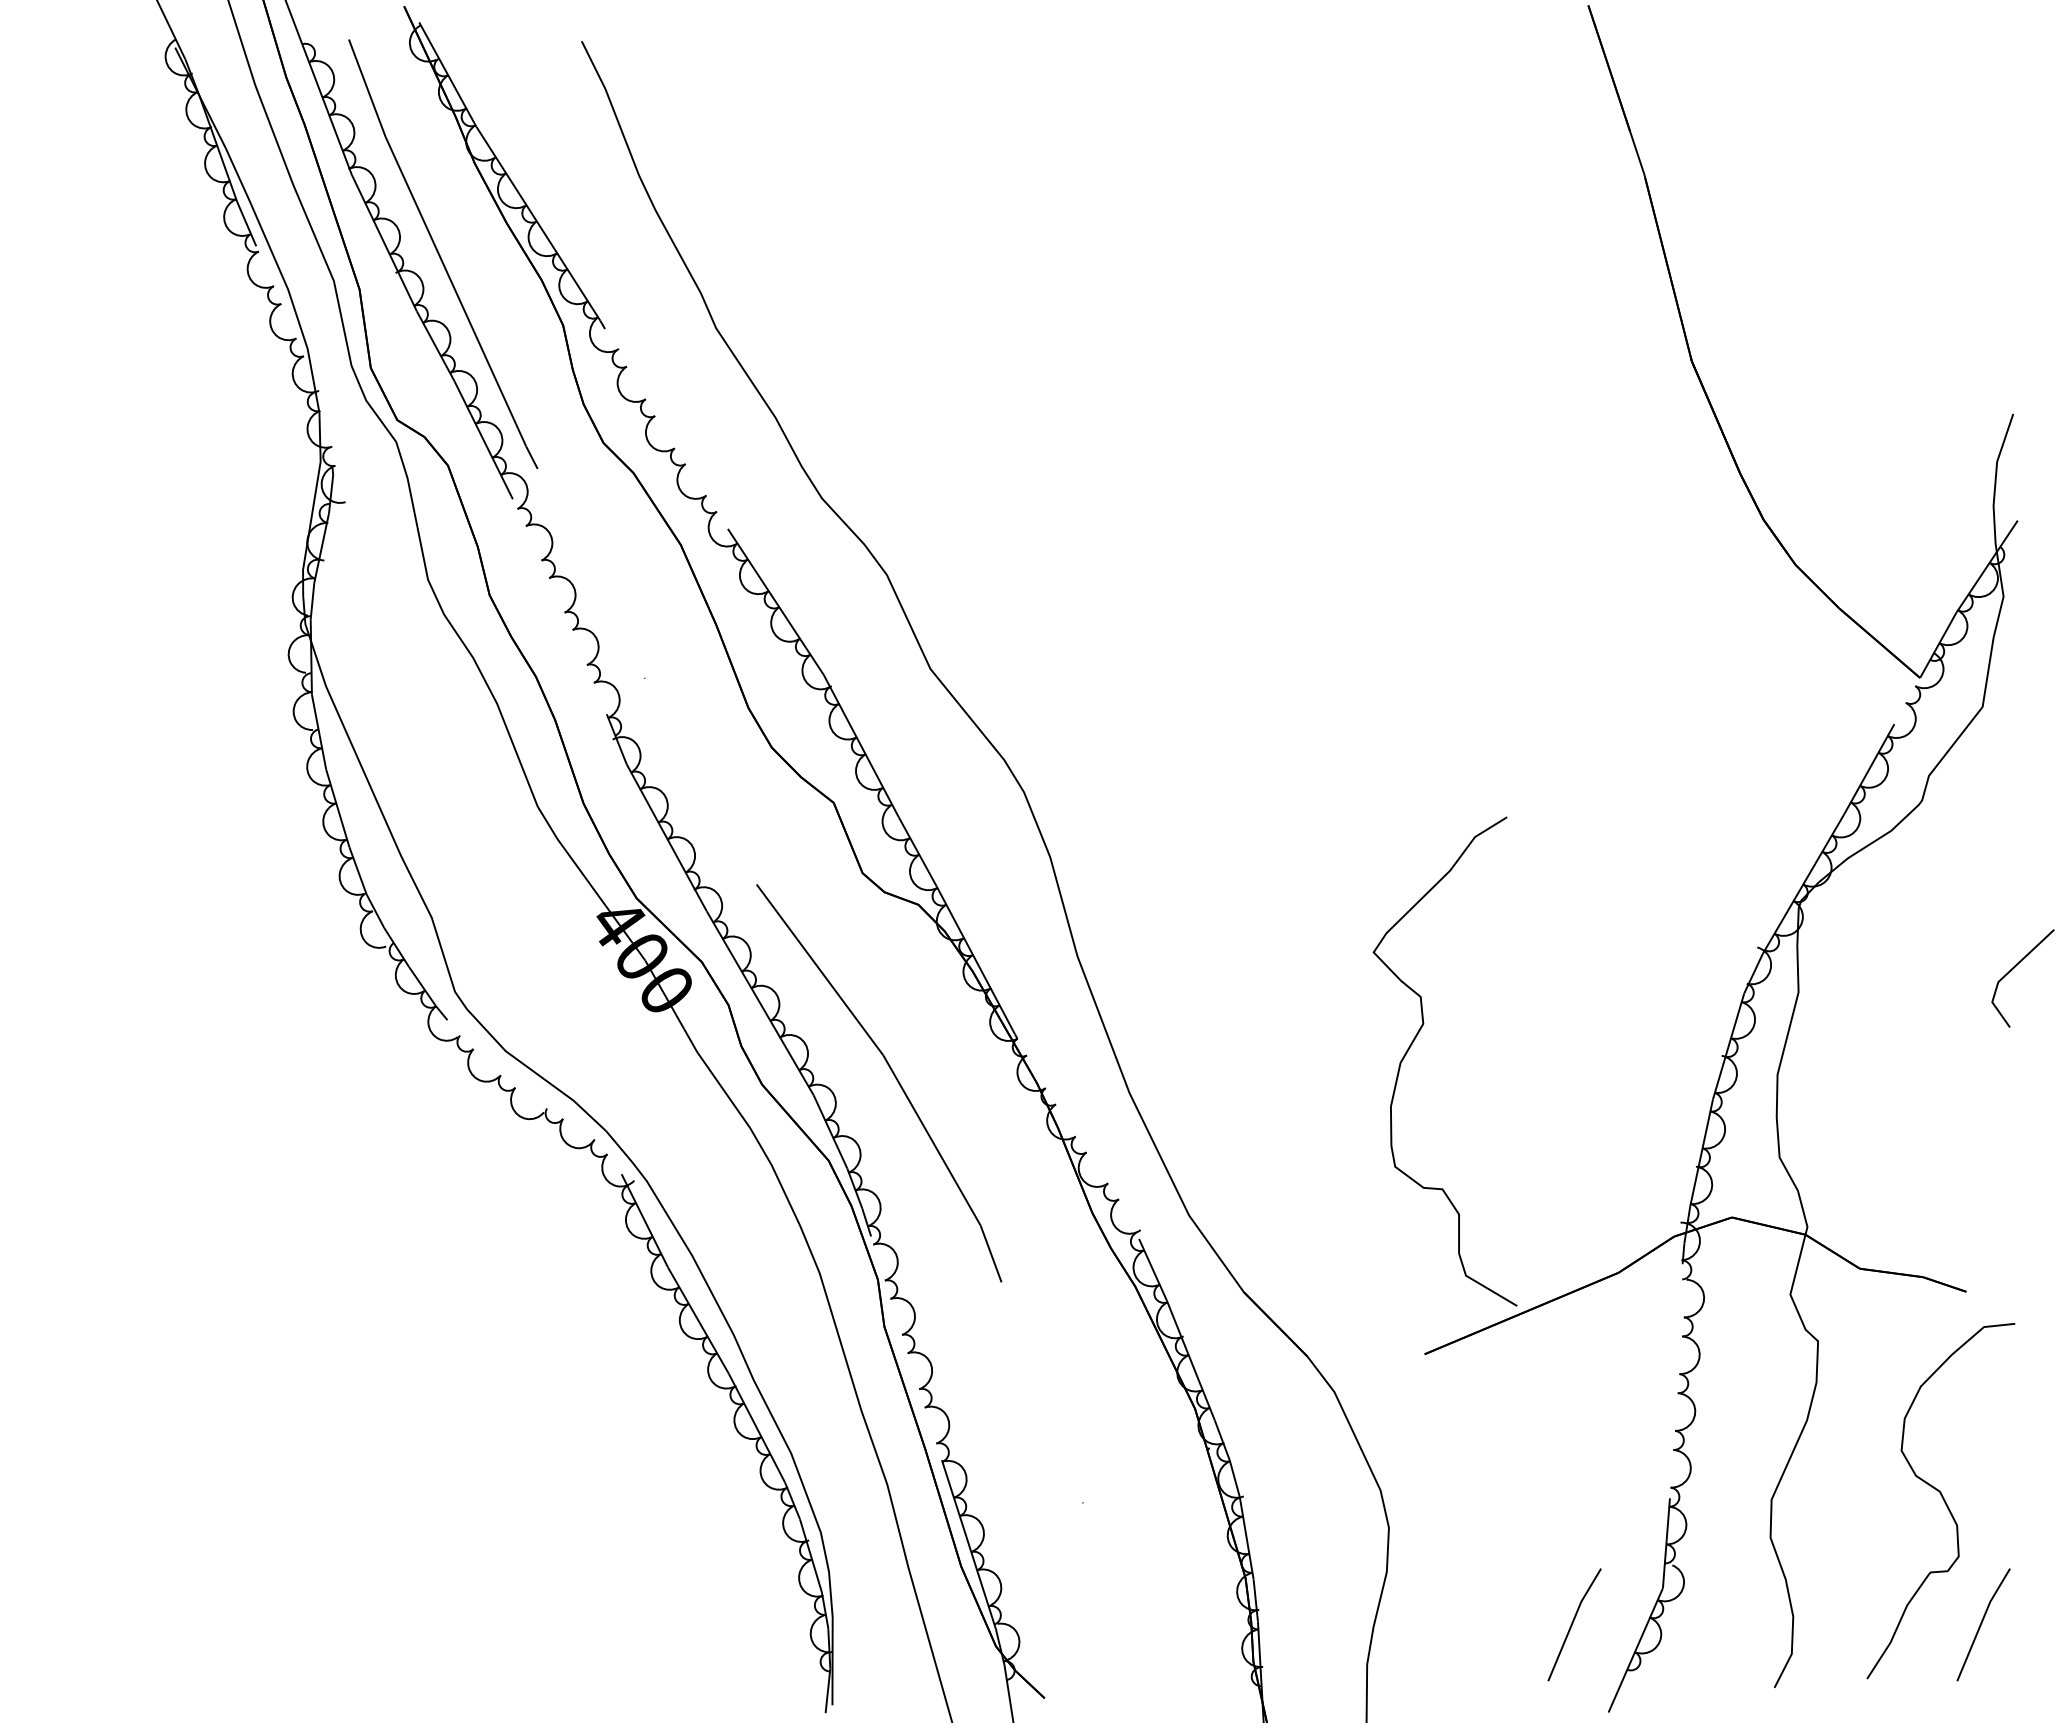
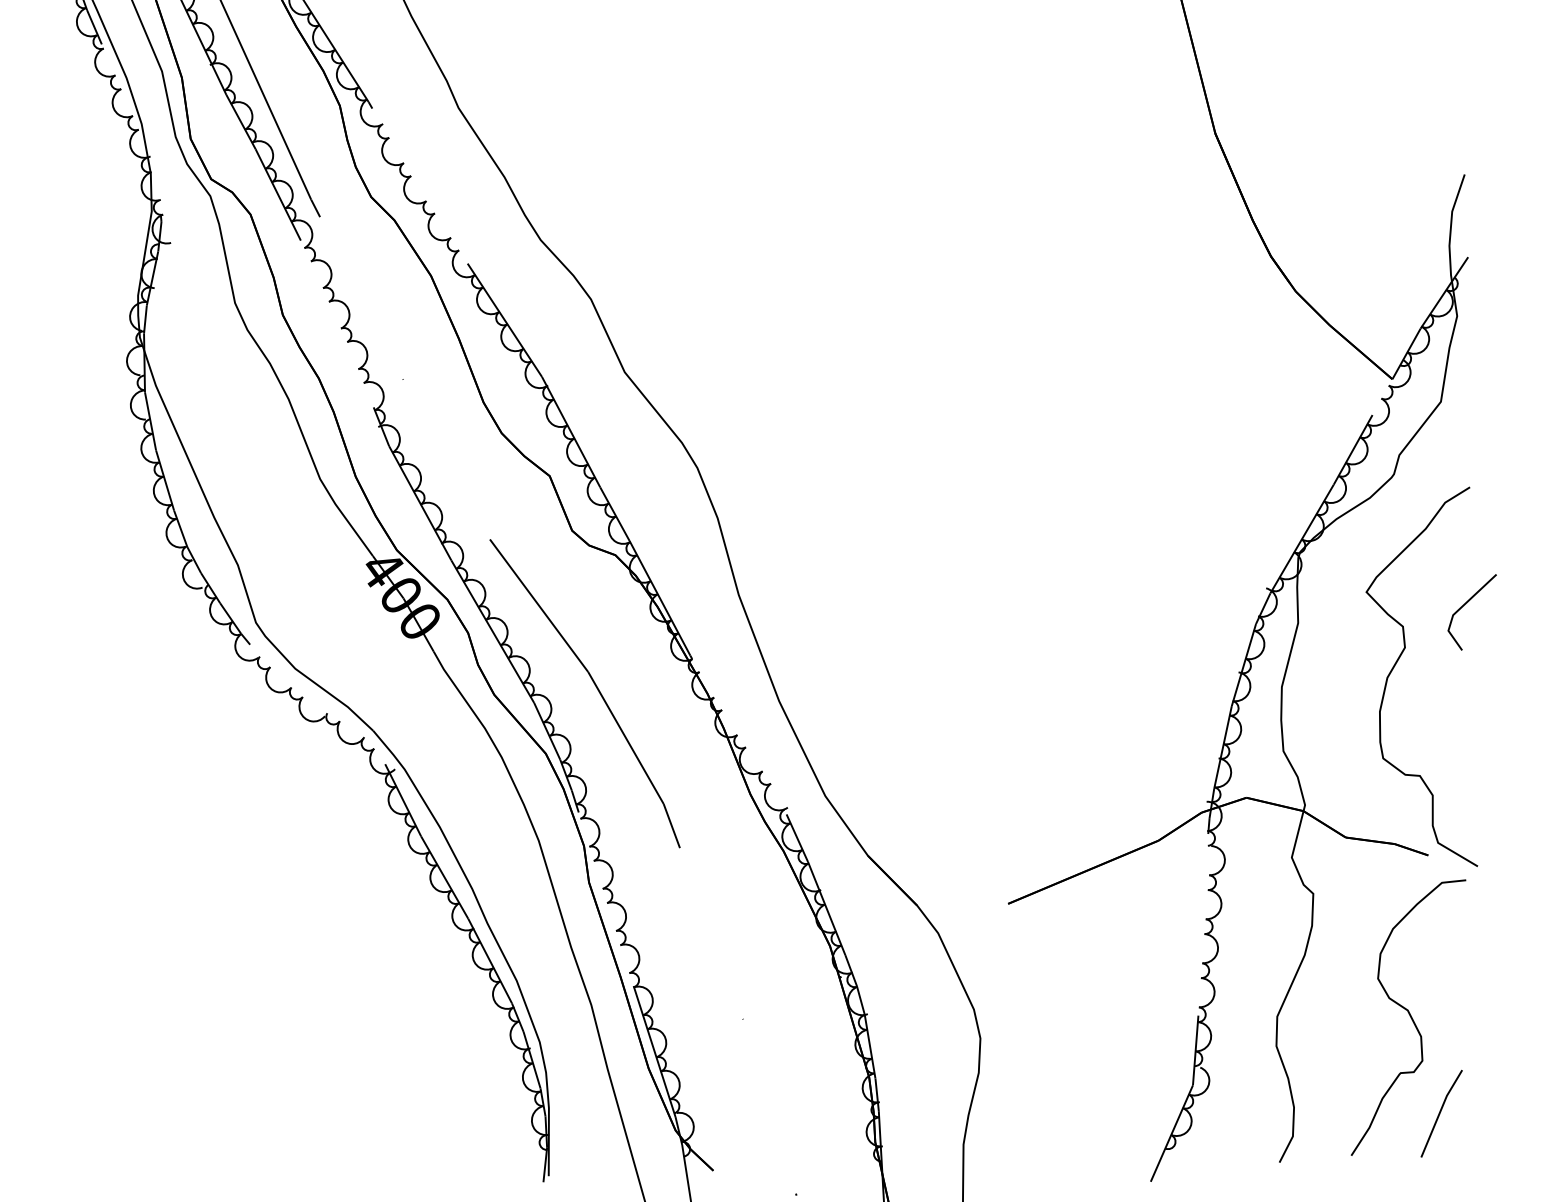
curve: (1414, 1041) -> (1398, 661), moved
line: (1573, 1623) -> (1123, 1112), removed

